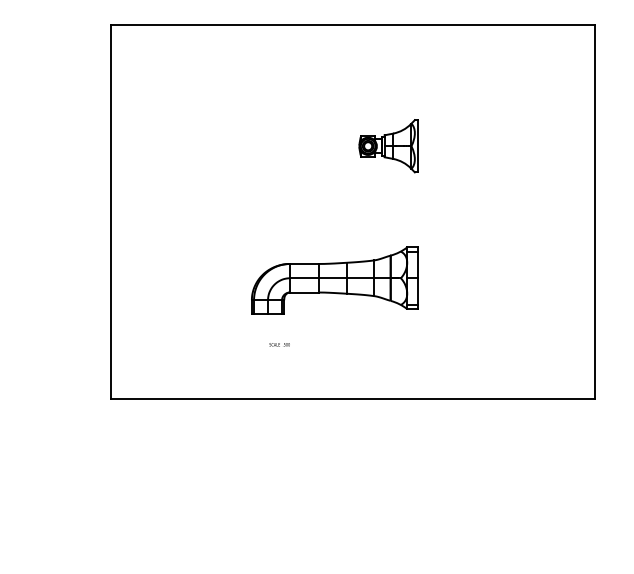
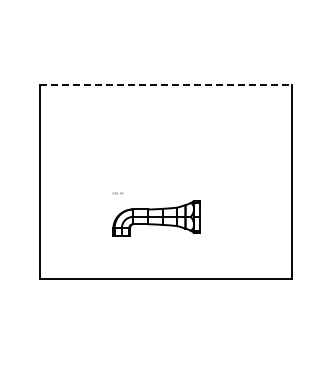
line: (354, 25) -> (166, 85), solid -> dashed
part: (388, 144) -> (184, 147), removed
text: (280, 344) -> (118, 193), moved

